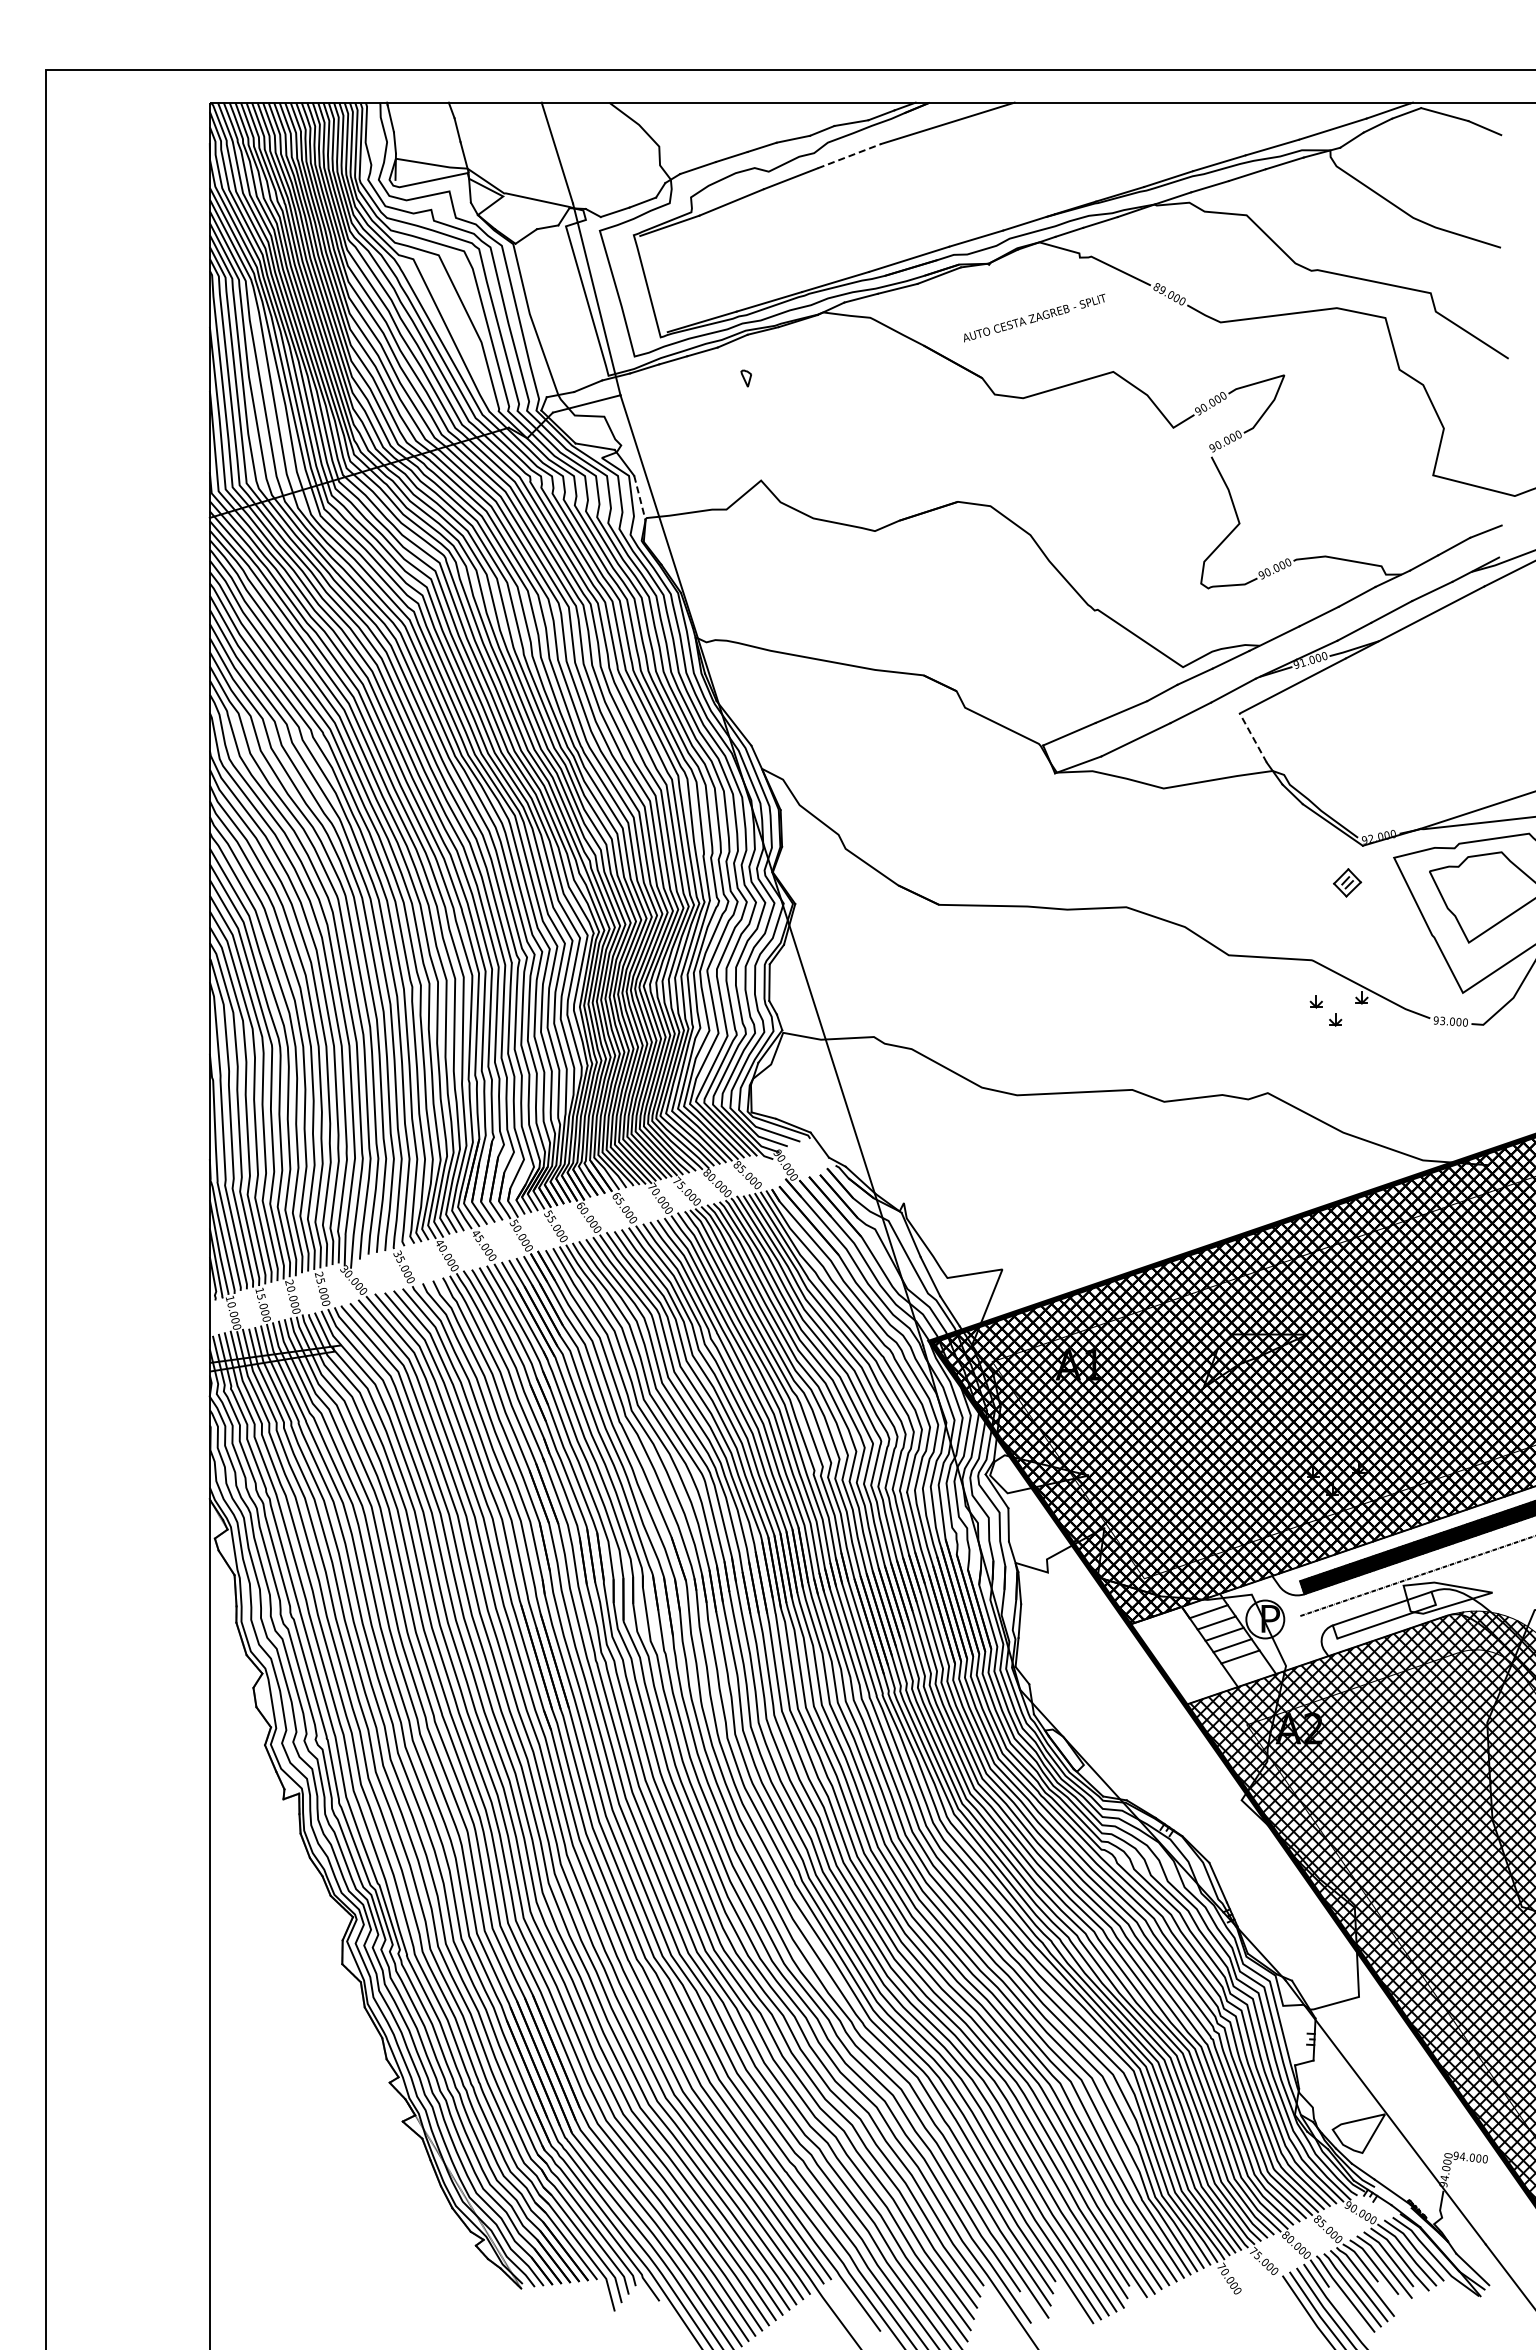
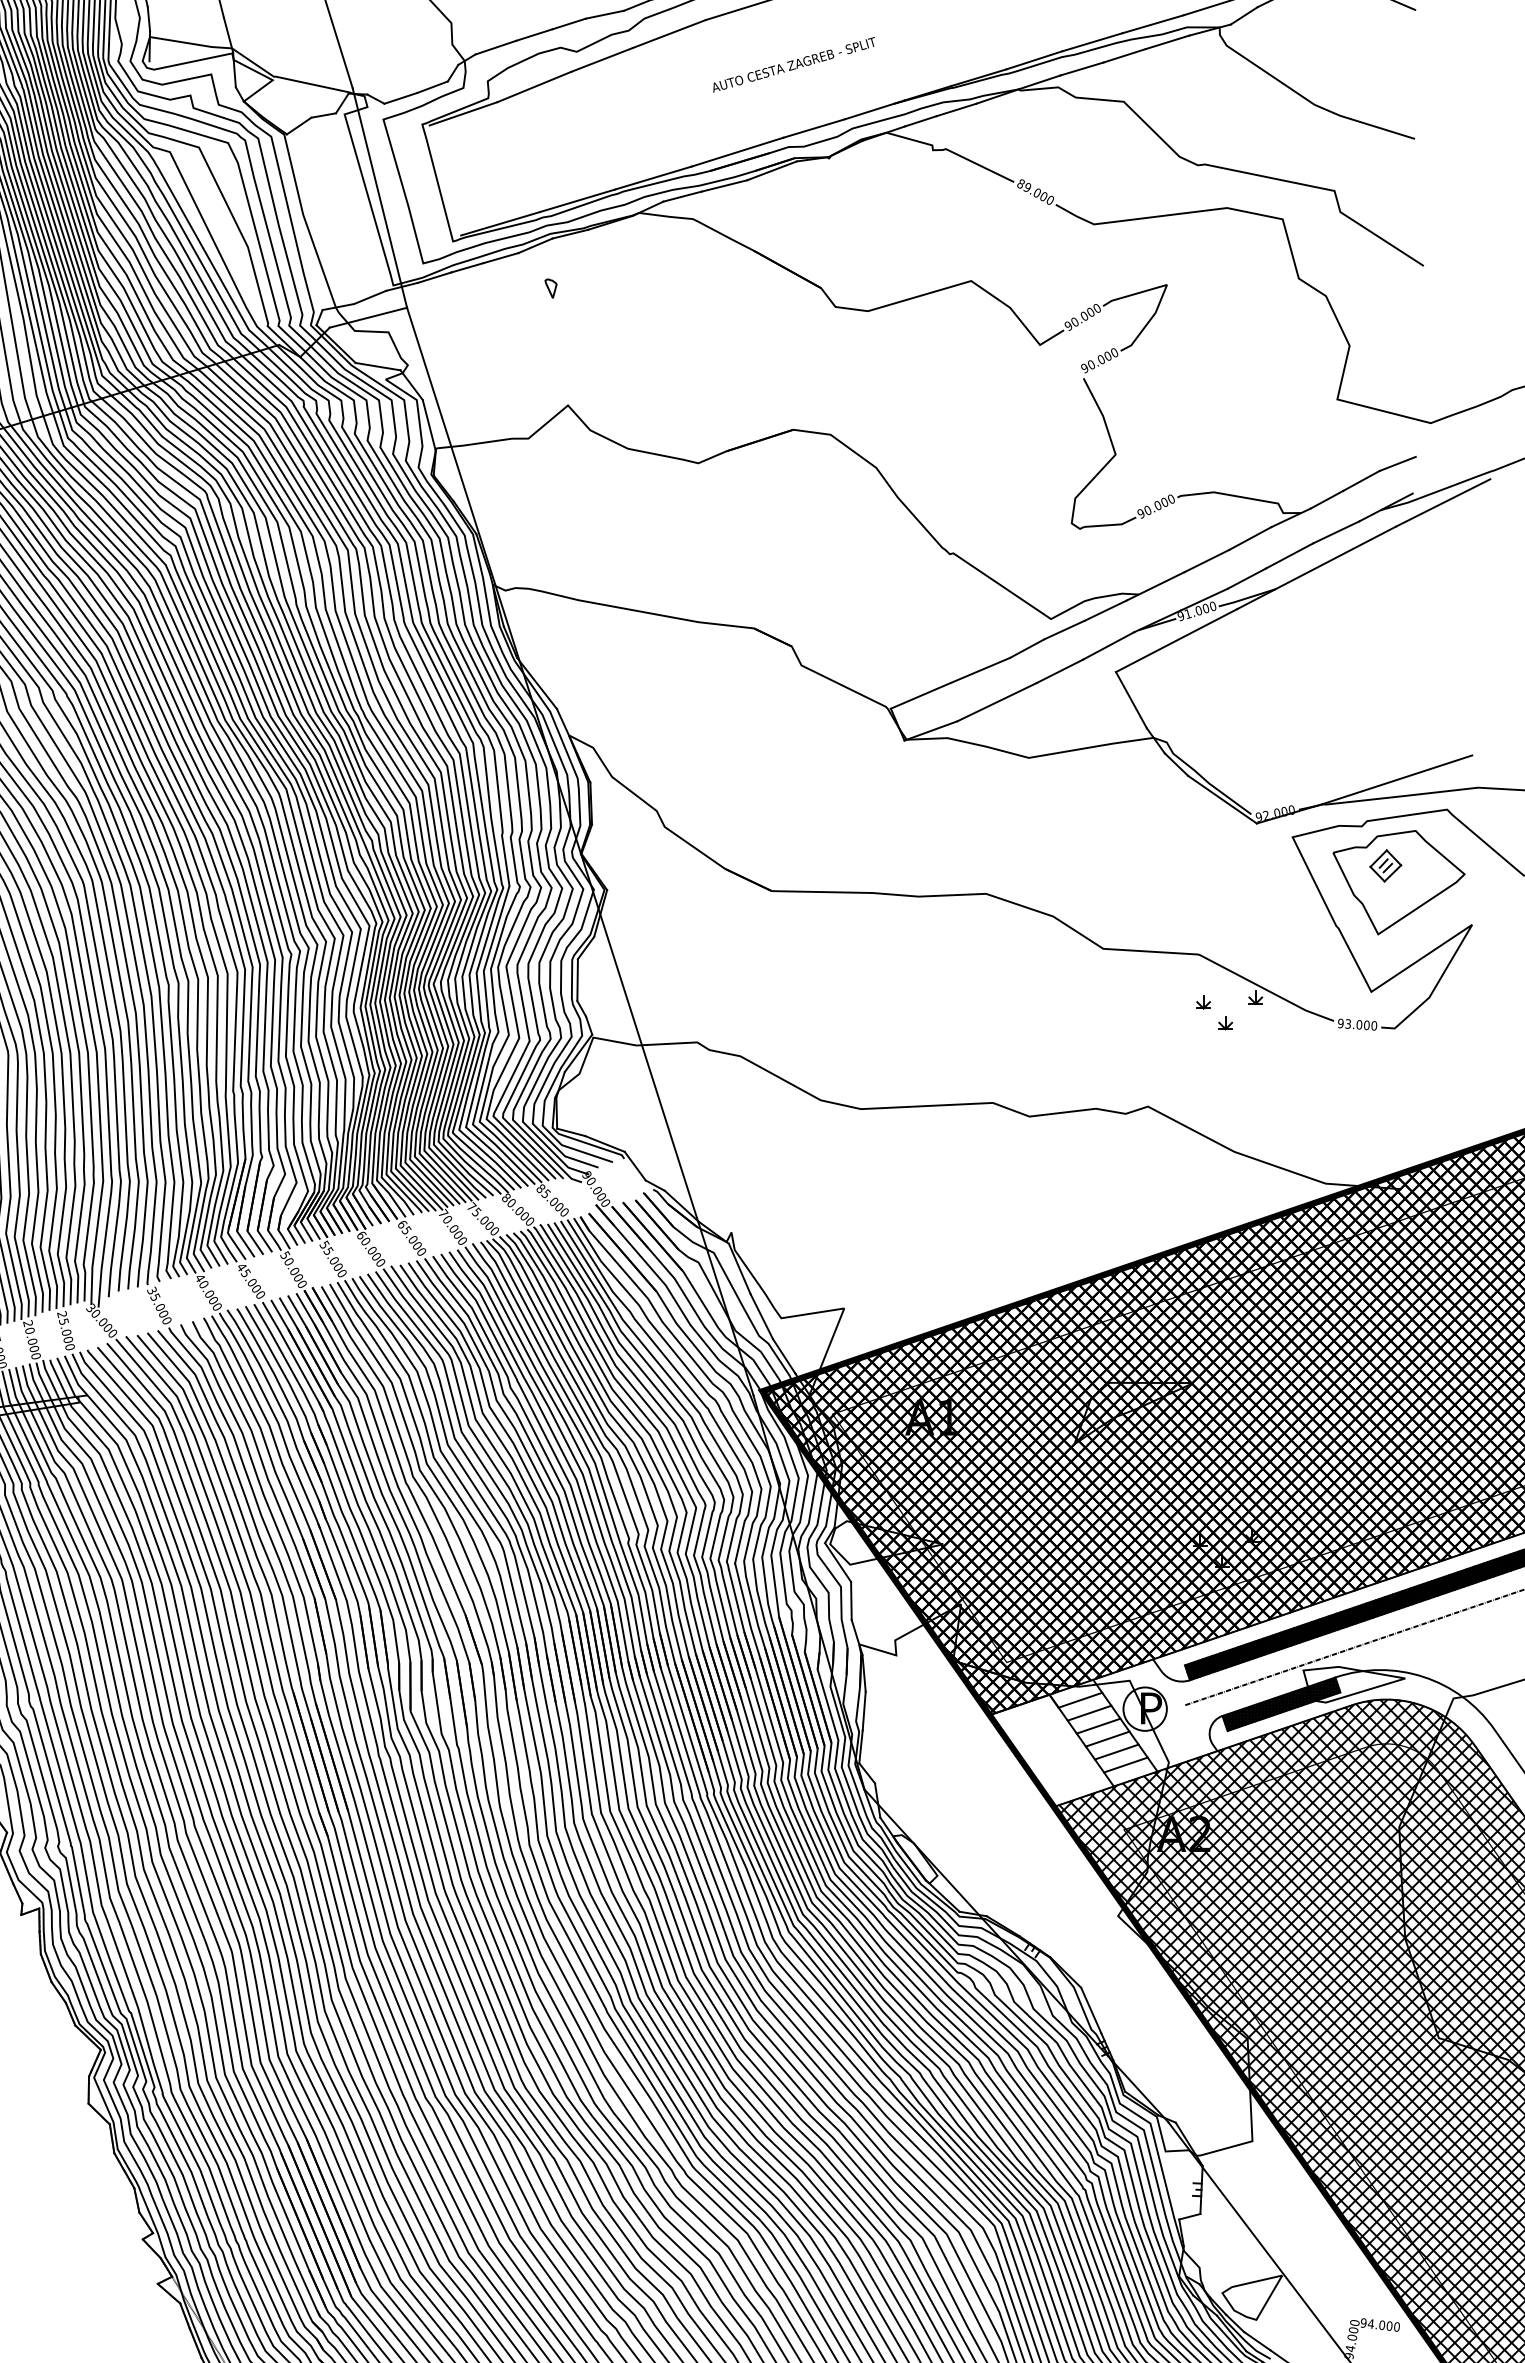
line: (850, 155) -> (670, 33), dashed -> solid
text: (1034, 317) -> (793, 64), moved
line: (640, 498) -> (429, 425), dashed -> solid
line: (1253, 737) -> (1131, 699), dashed -> solid
part: (1347, 882) -> (1385, 865), moved
hatch: (1384, 1614) -> (1281, 1703), added
line: (1248, 1667) -> (1125, 1764), added

